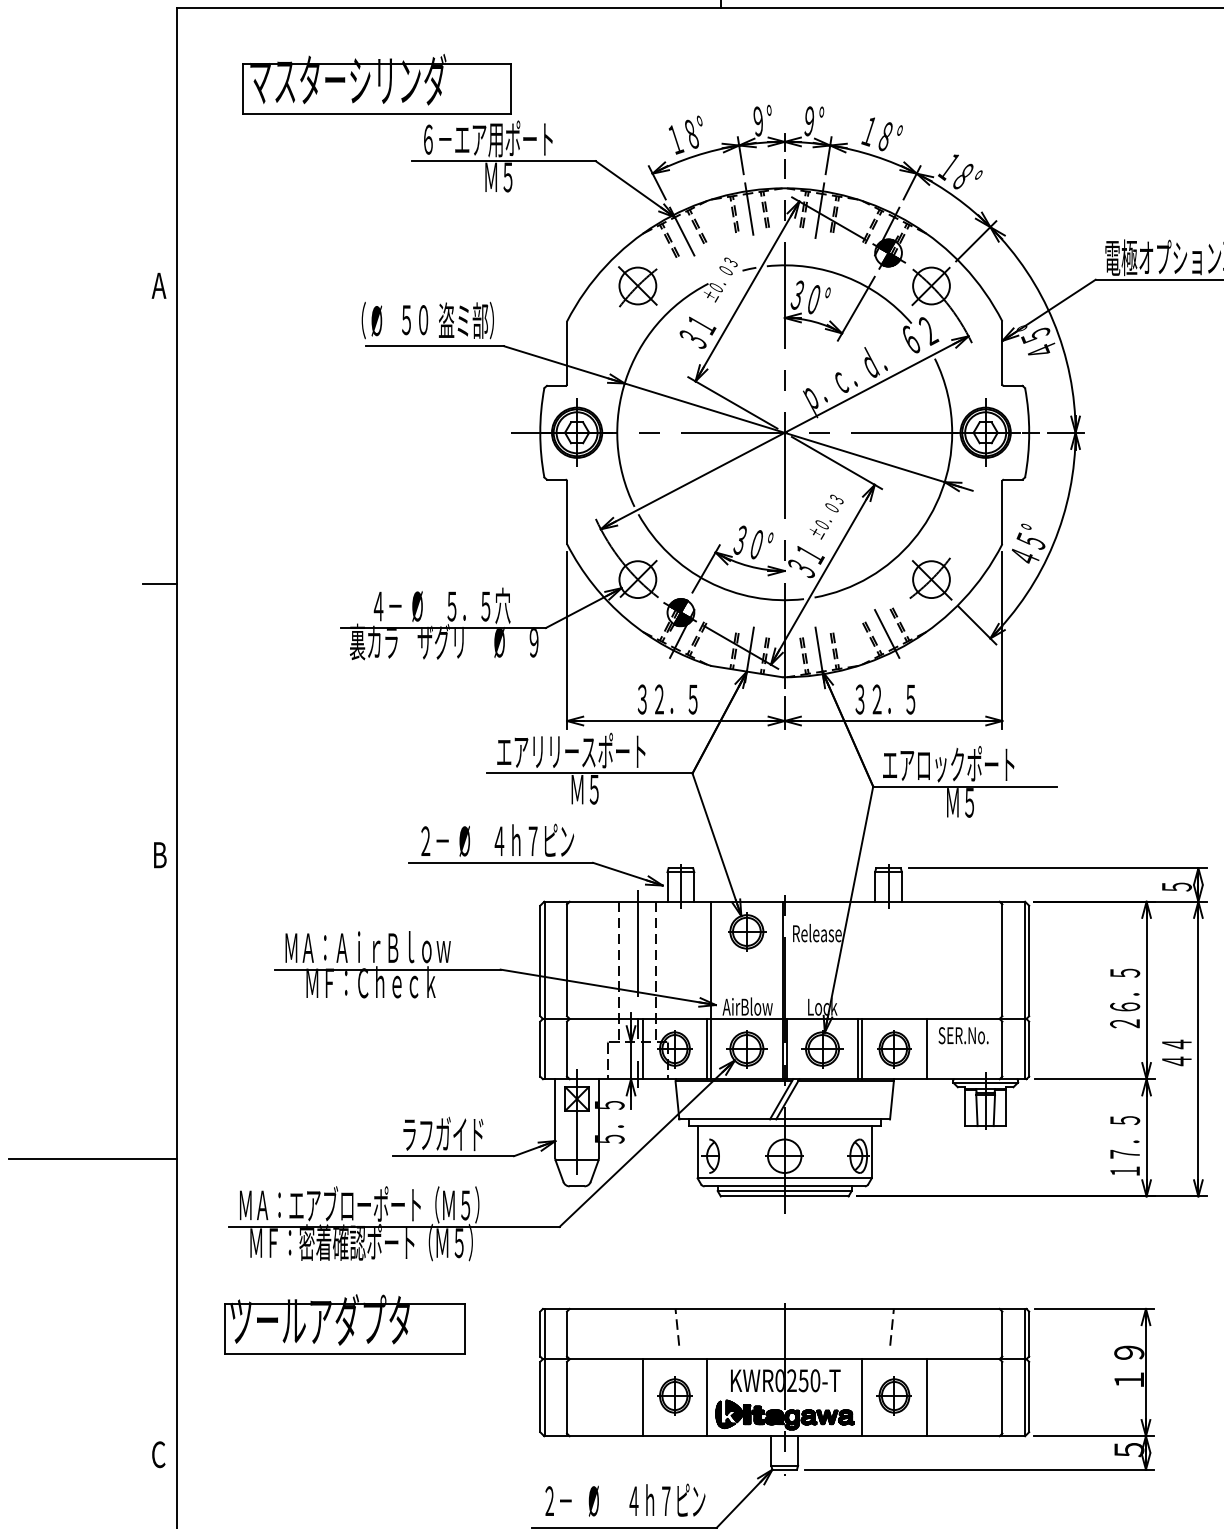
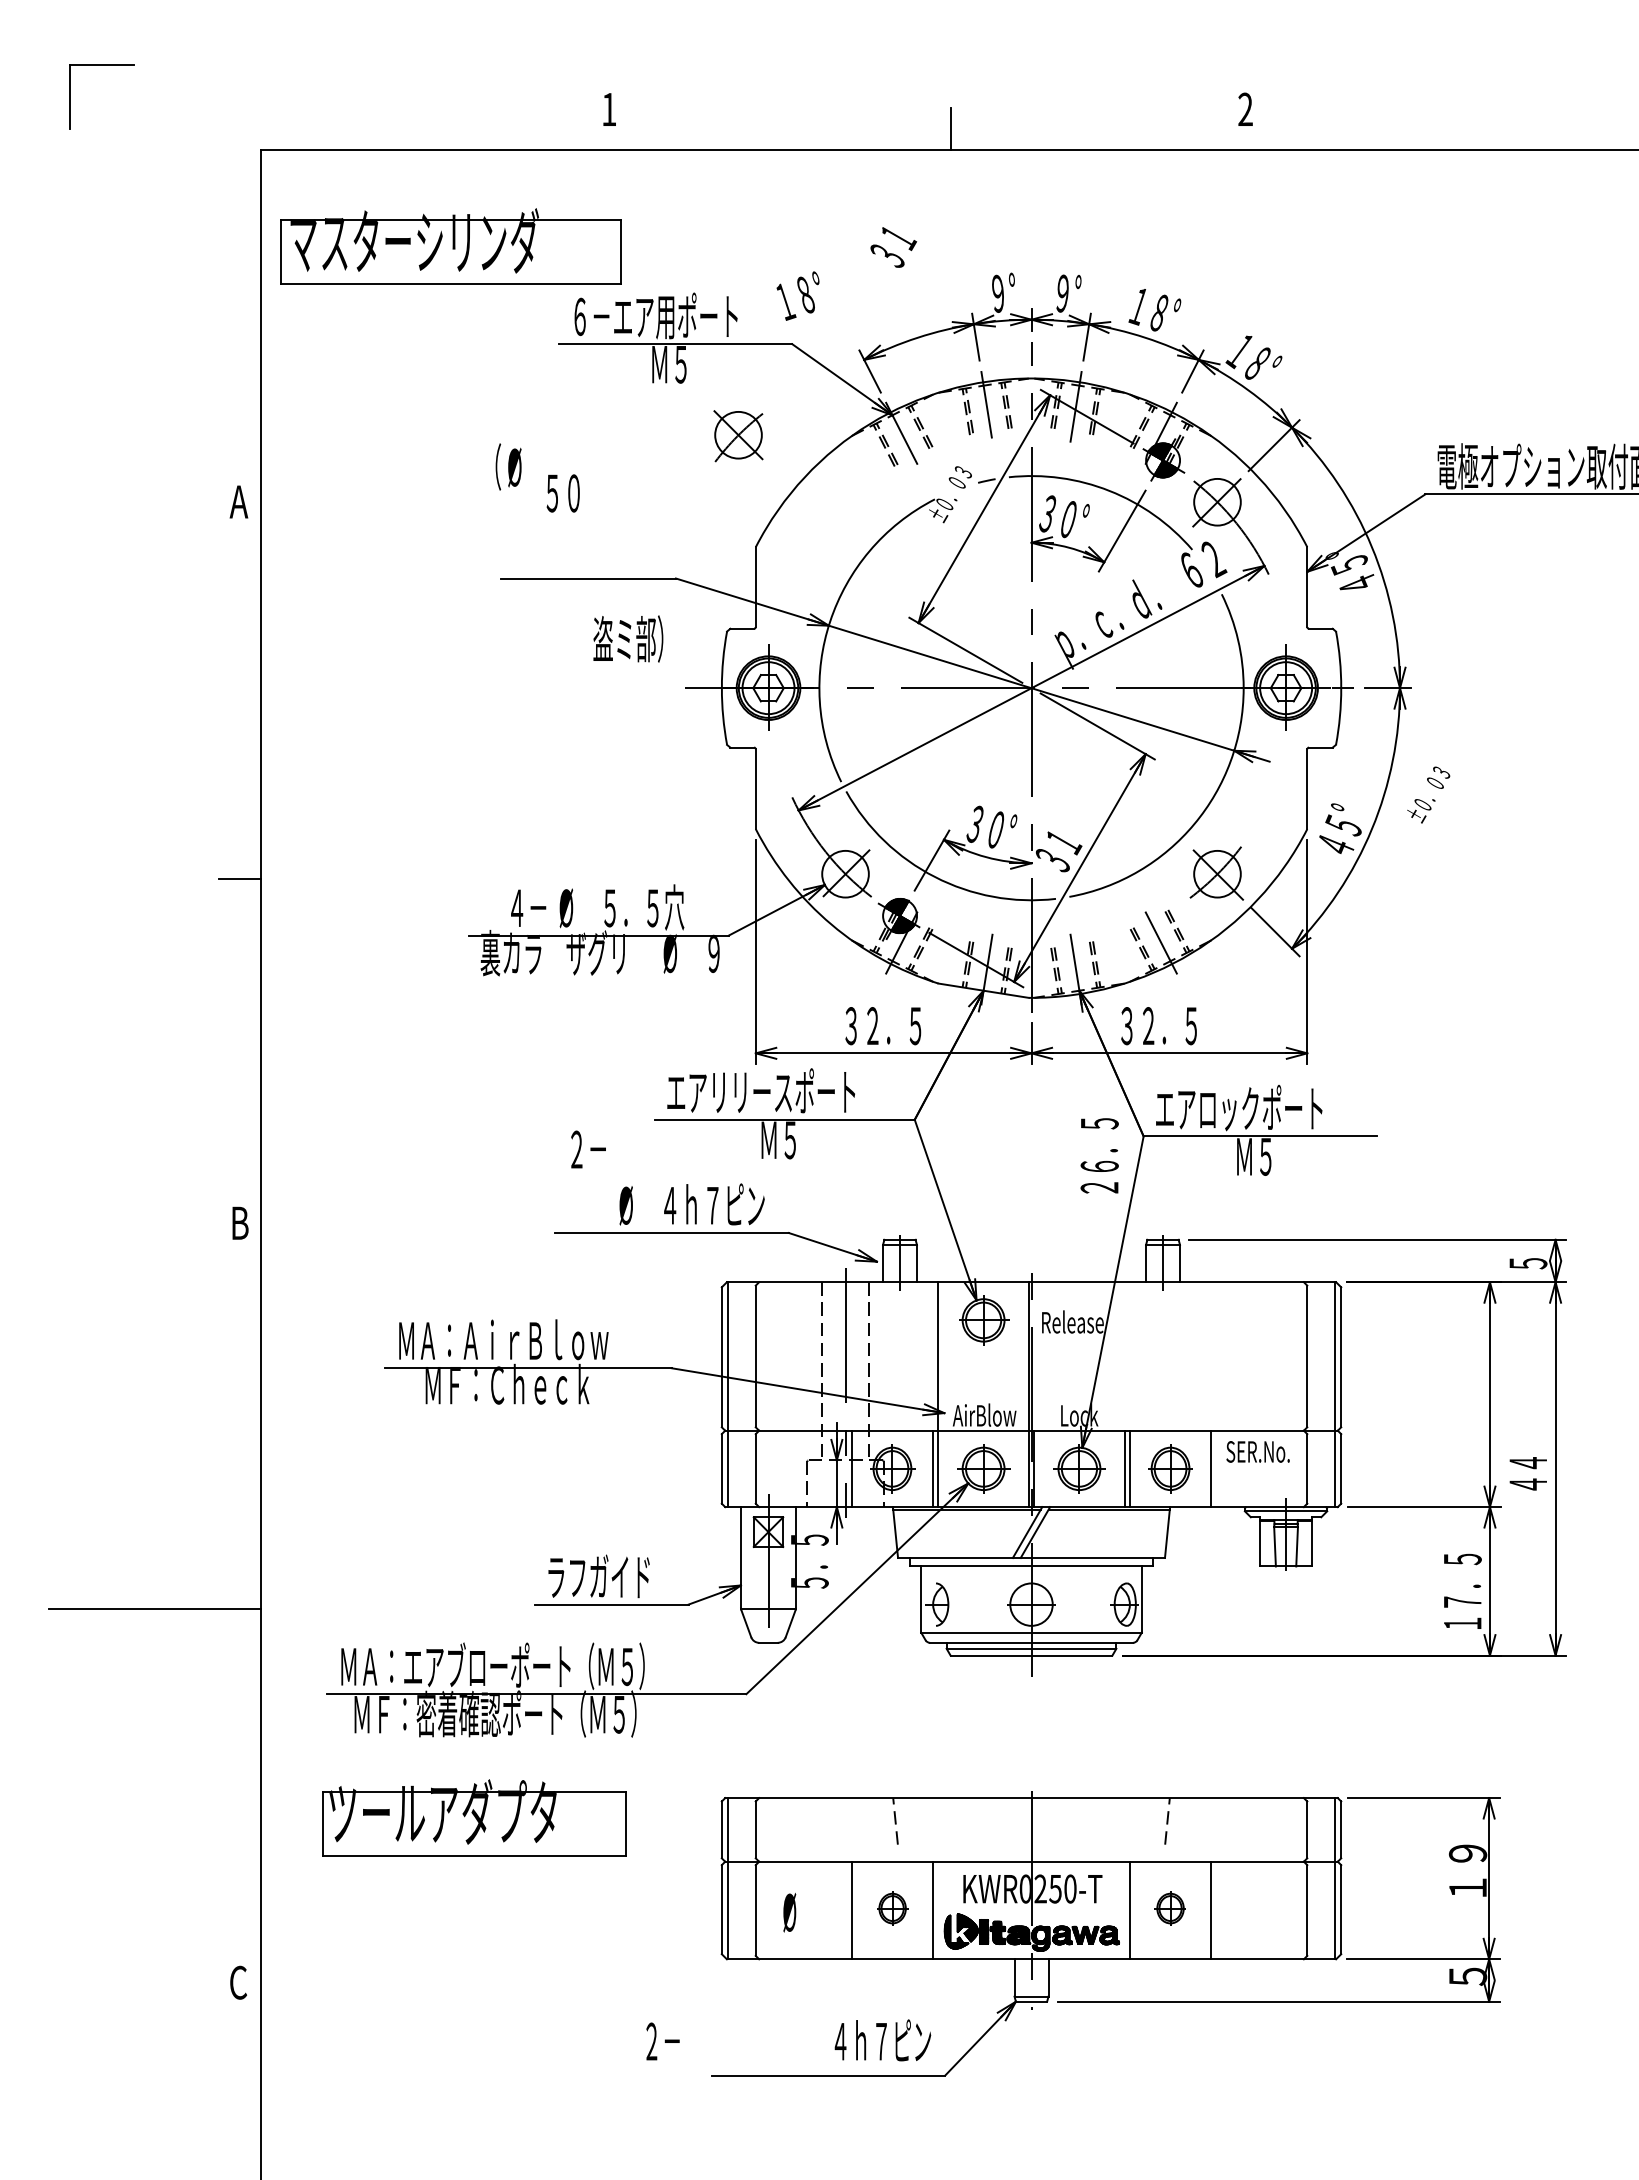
part: (376, 84) -> (450, 246), moved
text: (685, 134) -> (797, 295), moved
part: (637, 286) -> (738, 436), moved
text: (371, 320) -> (508, 466), moved
text: (414, 320) -> (562, 493), moved
text: (466, 320) -> (628, 638), moved
text: (697, 332) -> (893, 247), moved
text: (826, 516) -> (1428, 794), moved
text: (434, 841) -> (588, 1149), moved
text: (1124, 998) -> (1099, 1155), moved
part: (674, 1396) -> (892, 1908), size x0.7
part: (894, 1396) -> (1170, 1908), size x0.7
text: (558, 1501) -> (662, 2041), moved
text: (593, 1501) -> (789, 1912), moved

